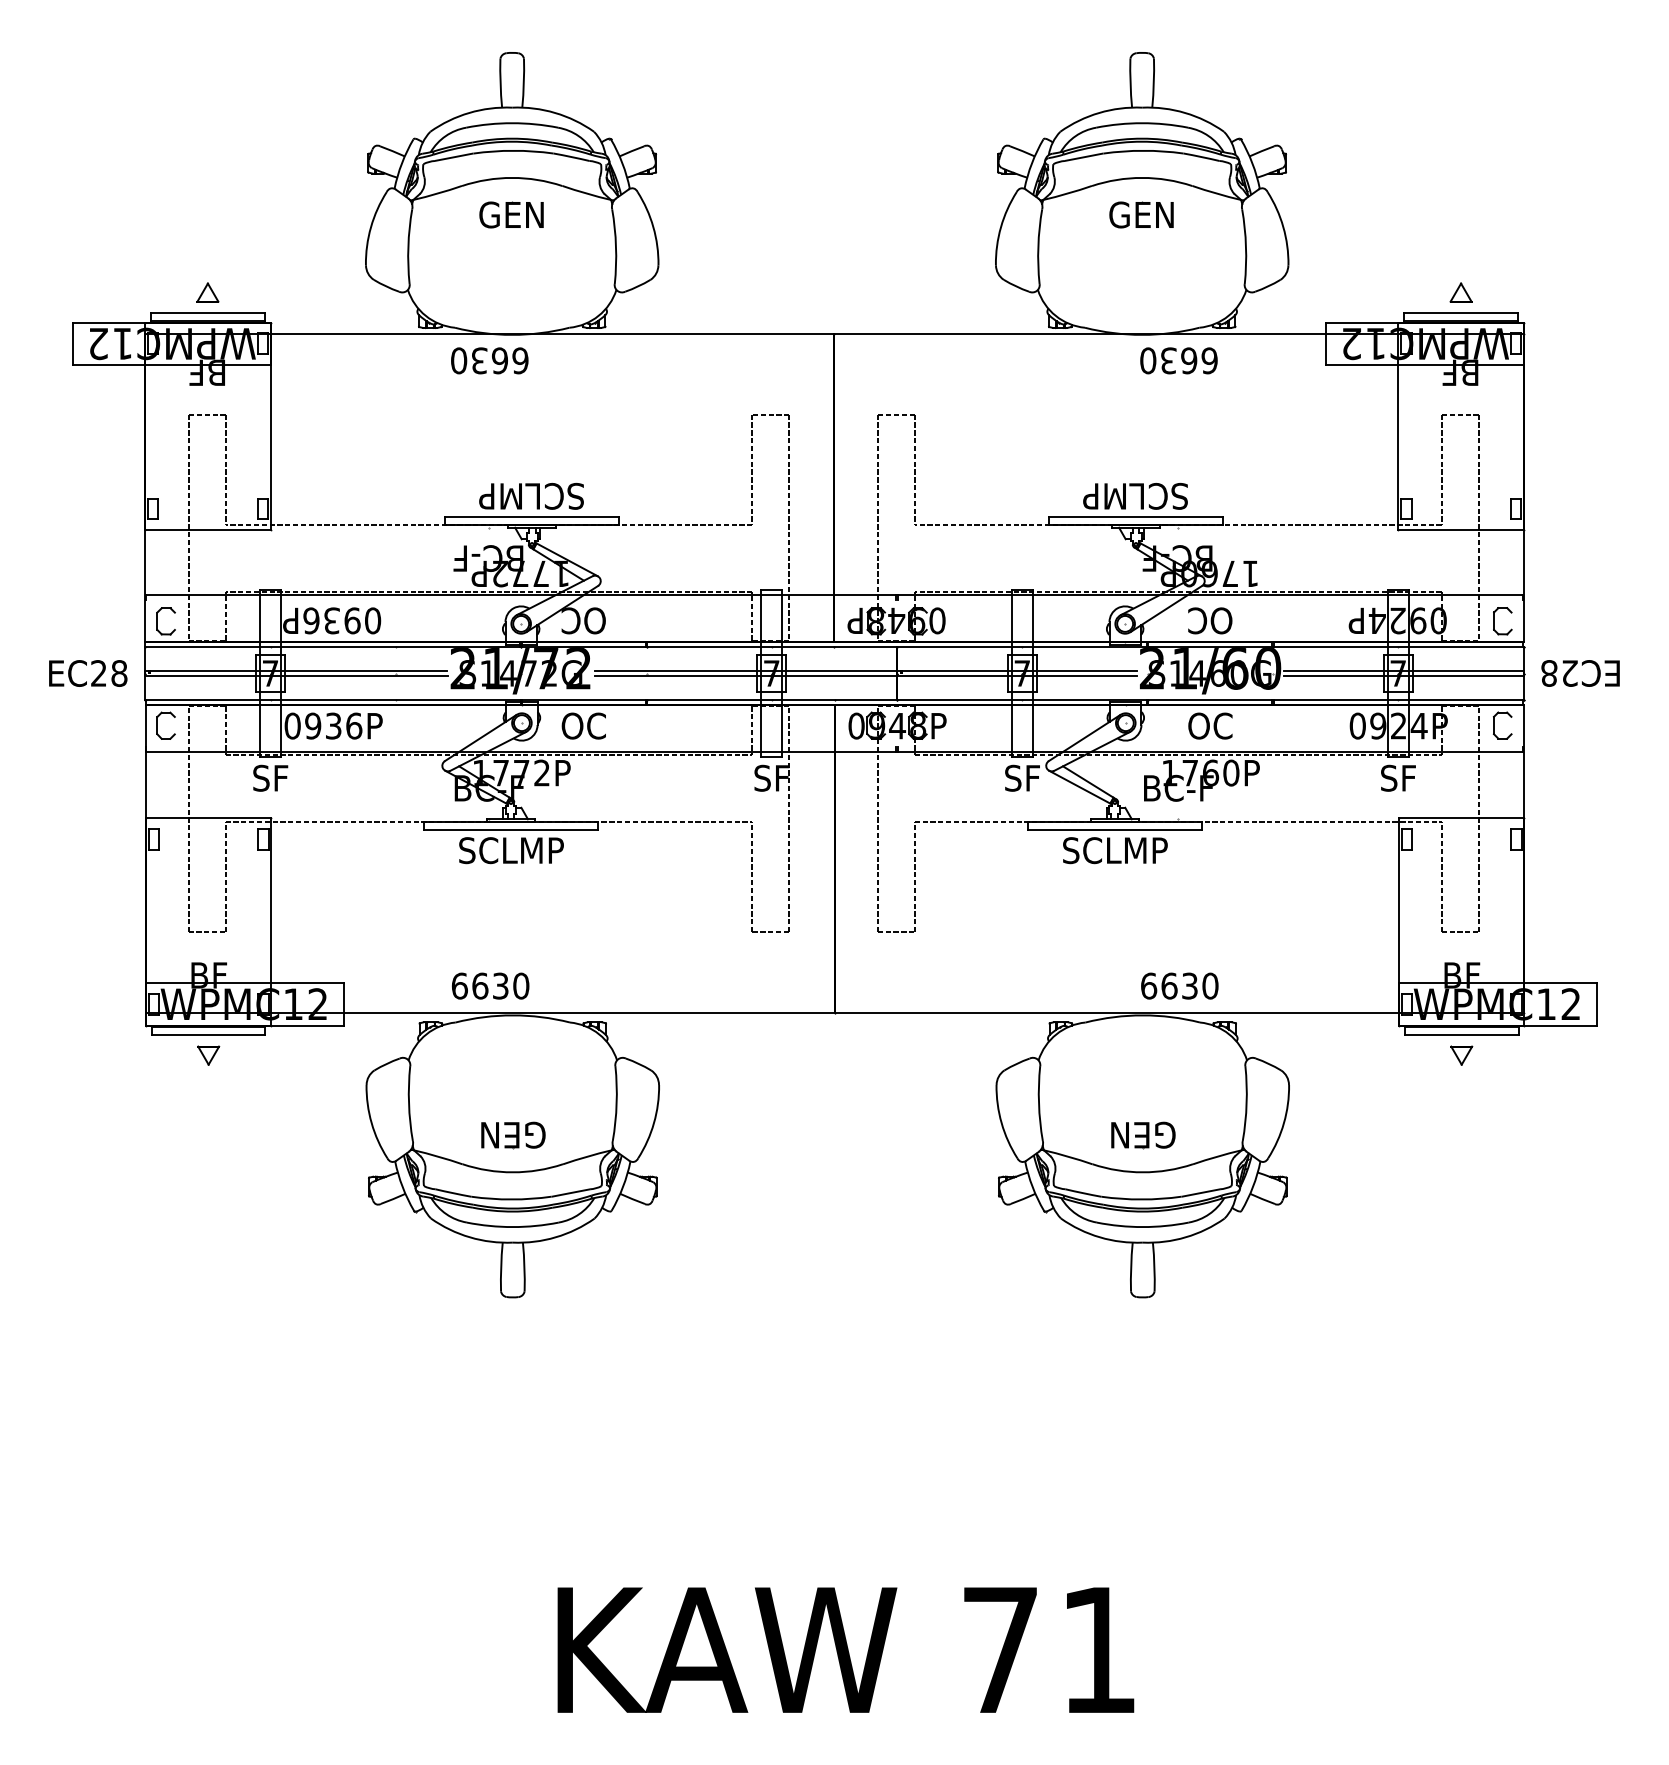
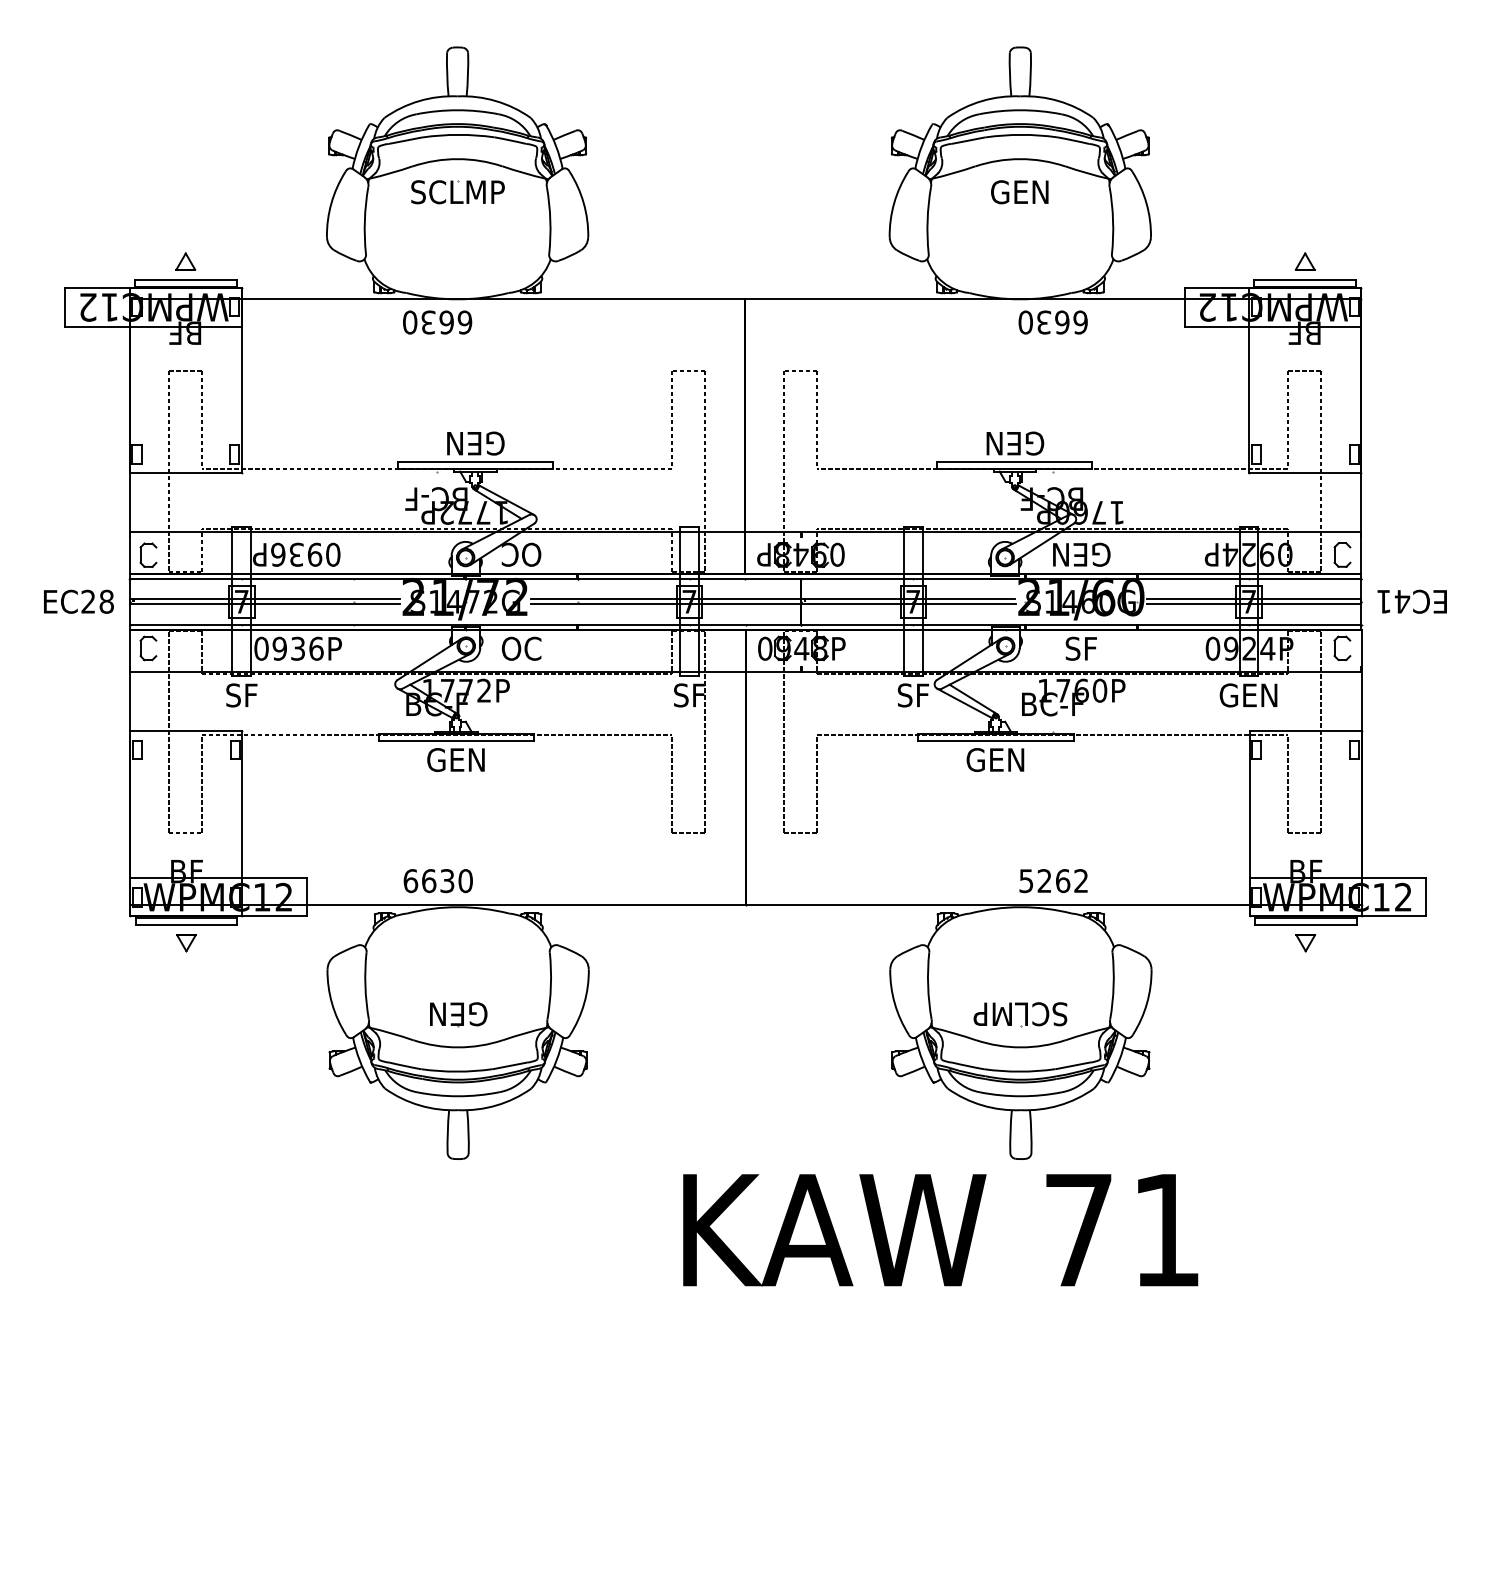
text: (512, 215) -> (457, 192), GEN -> SCLMP
text: (531, 496) -> (474, 443), SCLMP -> GEN
text: (1135, 496) -> (1014, 443), SCLMP -> GEN
text: (1210, 620) -> (1081, 554), OC -> GEN
text: (1559, 673) -> (1393, 601), EC28 -> EC41
text: (1209, 725) -> (1080, 648), OC -> SF
text: (1397, 778) -> (1248, 695), SF -> GEN
text: (510, 851) -> (456, 760), SCLMP -> GEN
text: (1115, 851) -> (996, 760), SCLMP -> GEN
text: (1179, 986) -> (1053, 881), 6630 -> 5262
text: (1142, 1135) -> (1020, 1014), GEN -> SCLMP
text: (845, 1650) -> (940, 1230), moved

